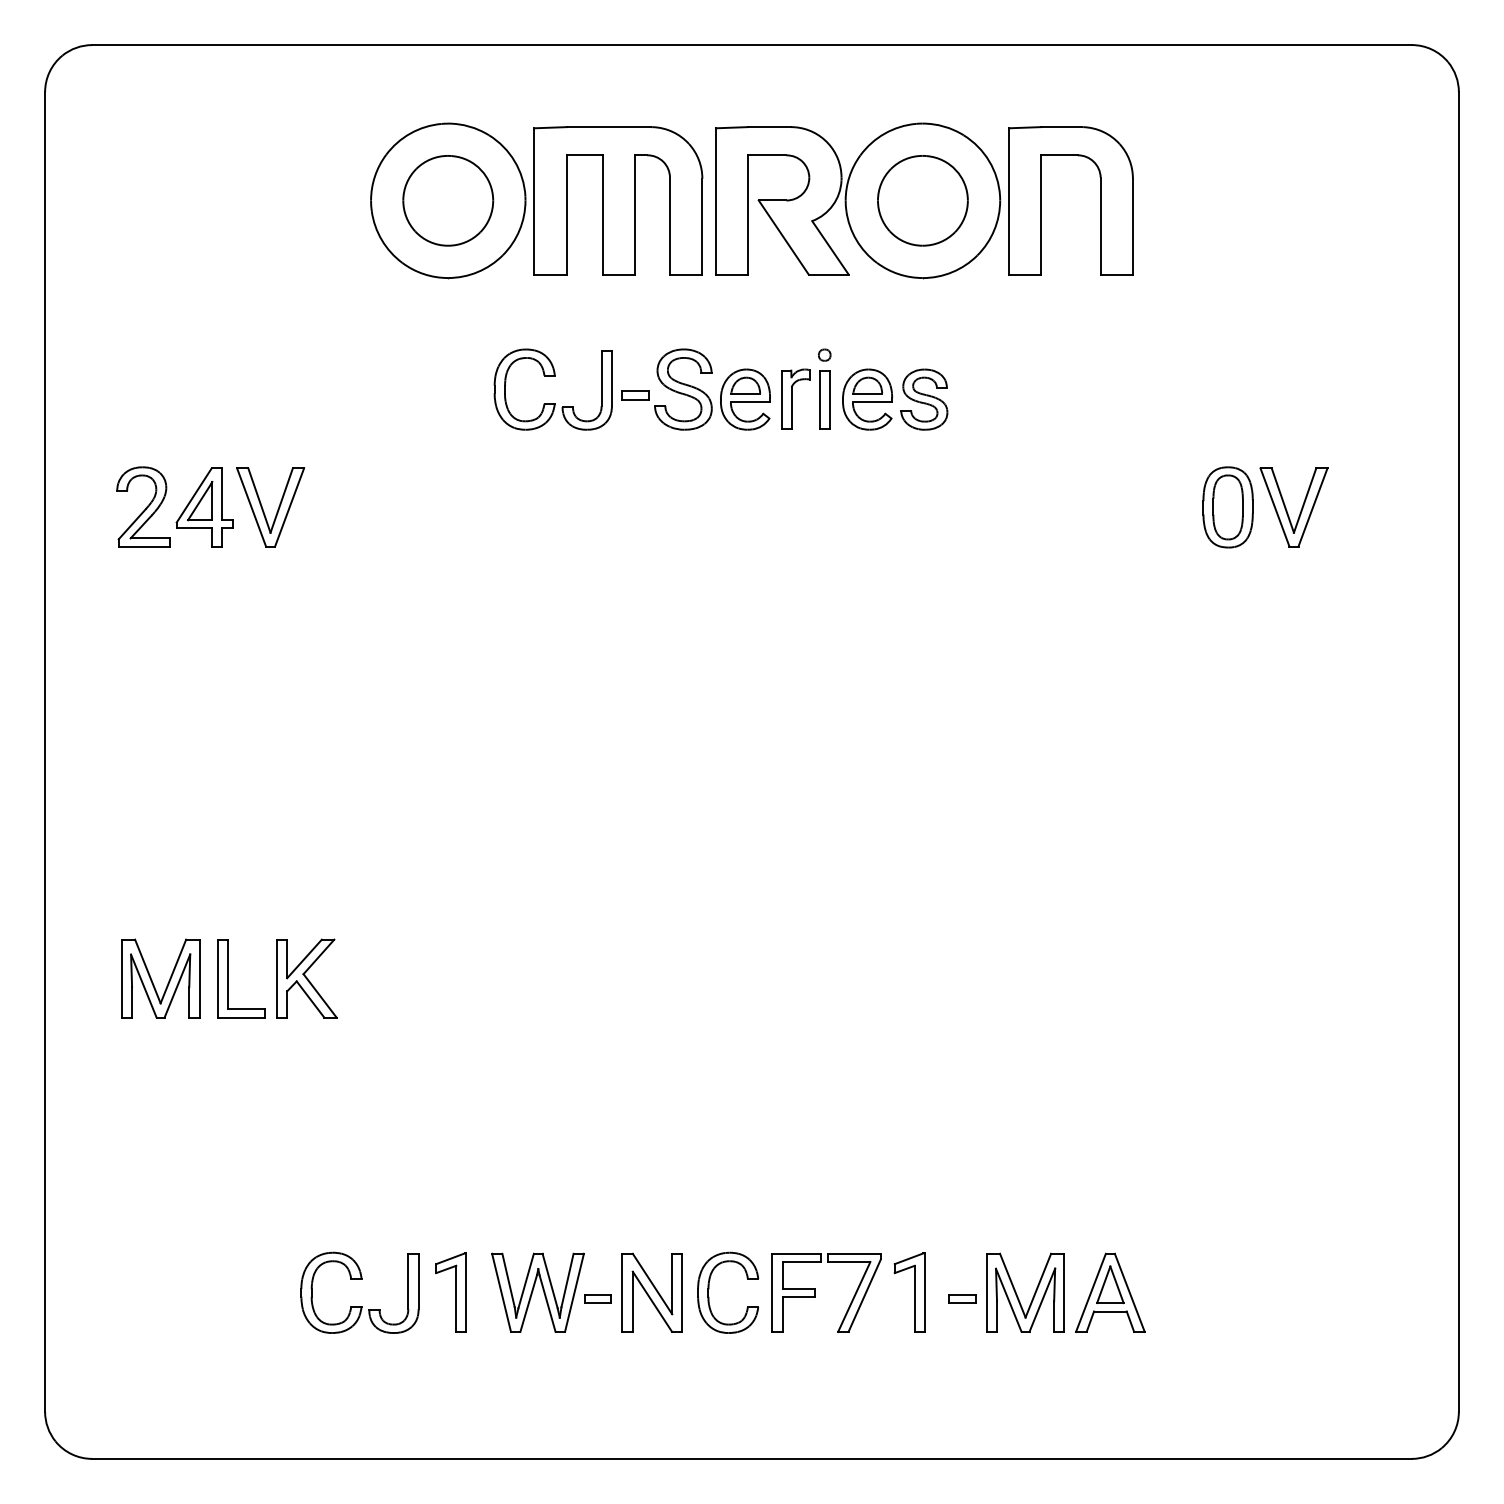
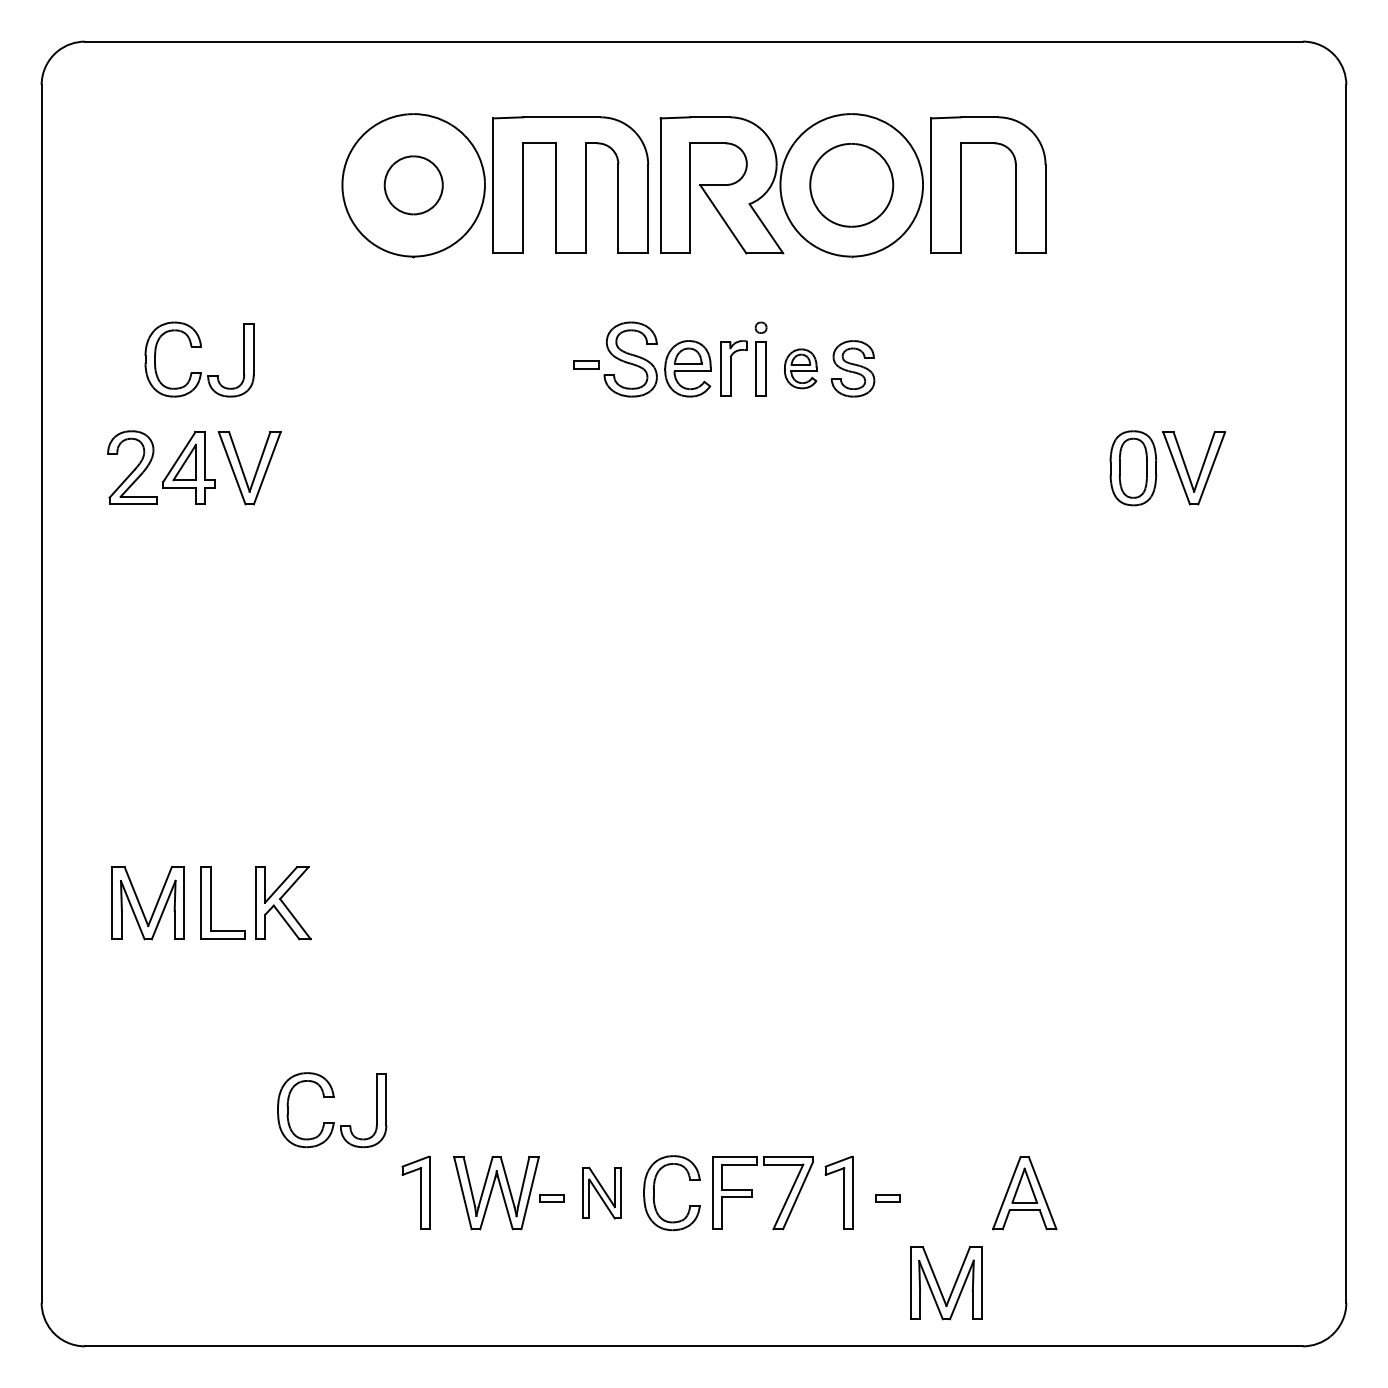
part: (448, 200) -> (413, 185), size x0.7
part: (553, 376) -> (199, 347), moved
part: (867, 399) -> (800, 368), size x0.7
part: (651, 1293) -> (601, 1193), size x0.7
part: (1019, 1297) -> (940, 1287), moved
part: (360, 1306) -> (332, 1122), moved

